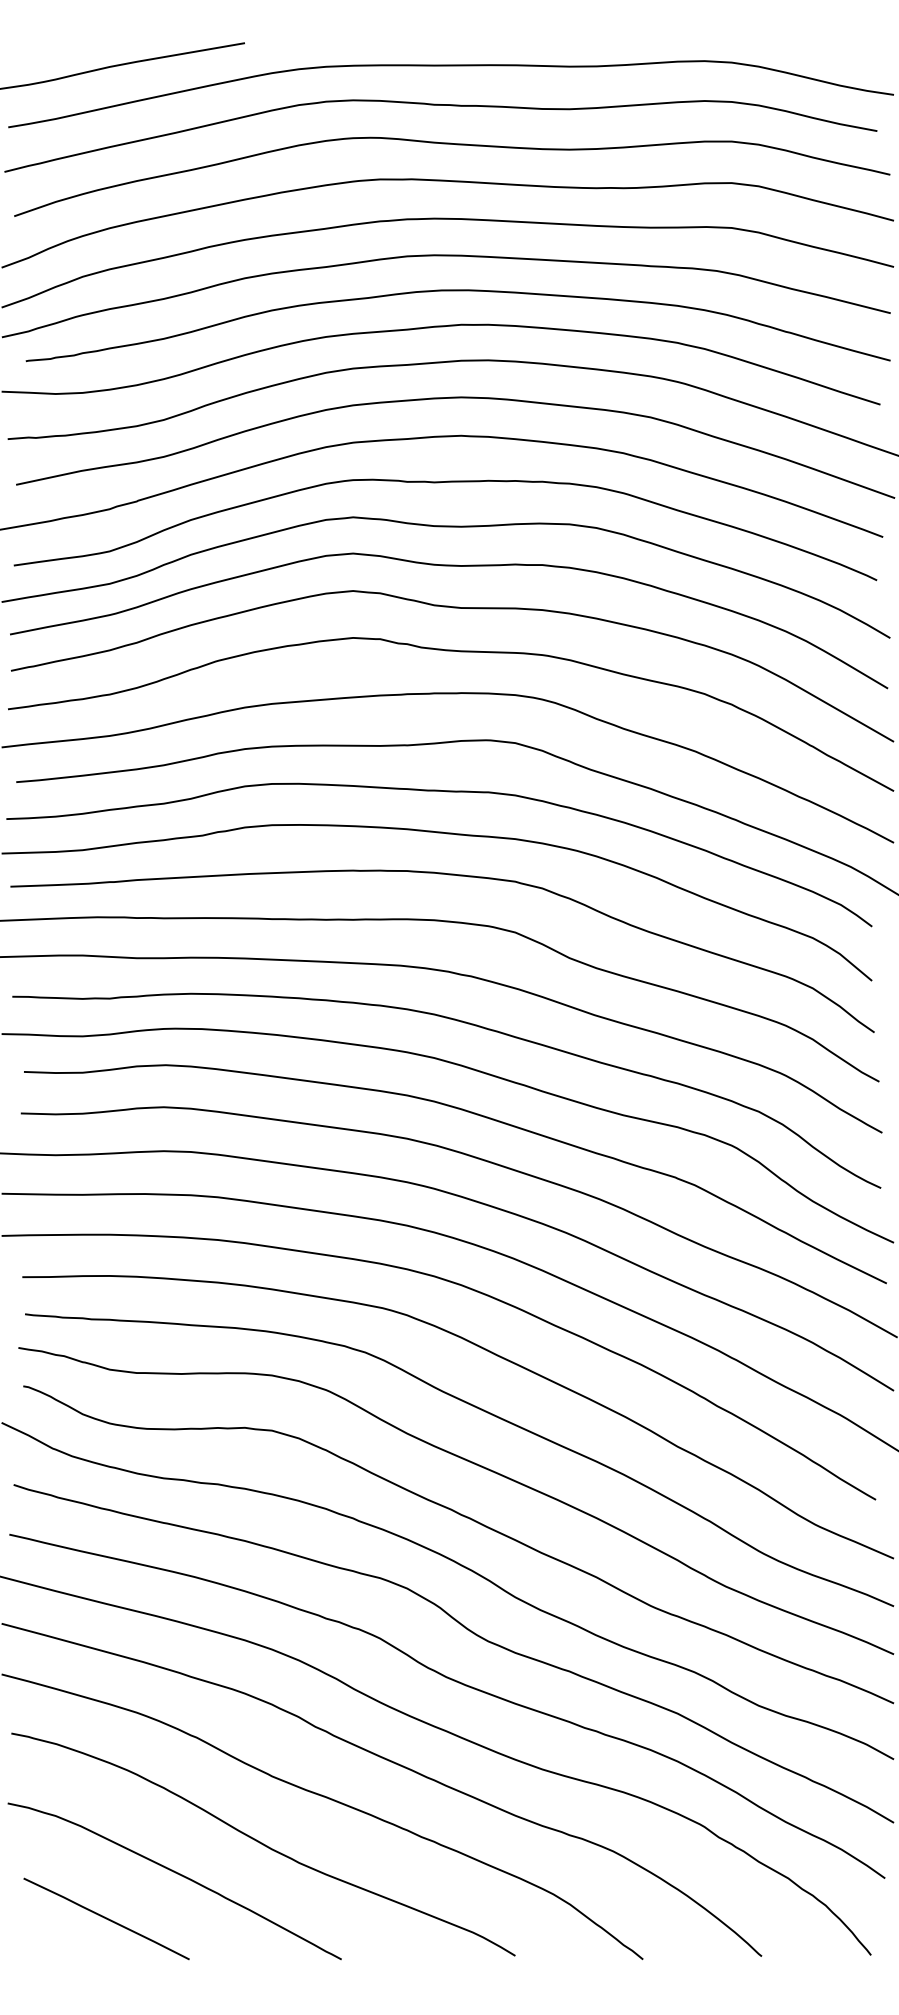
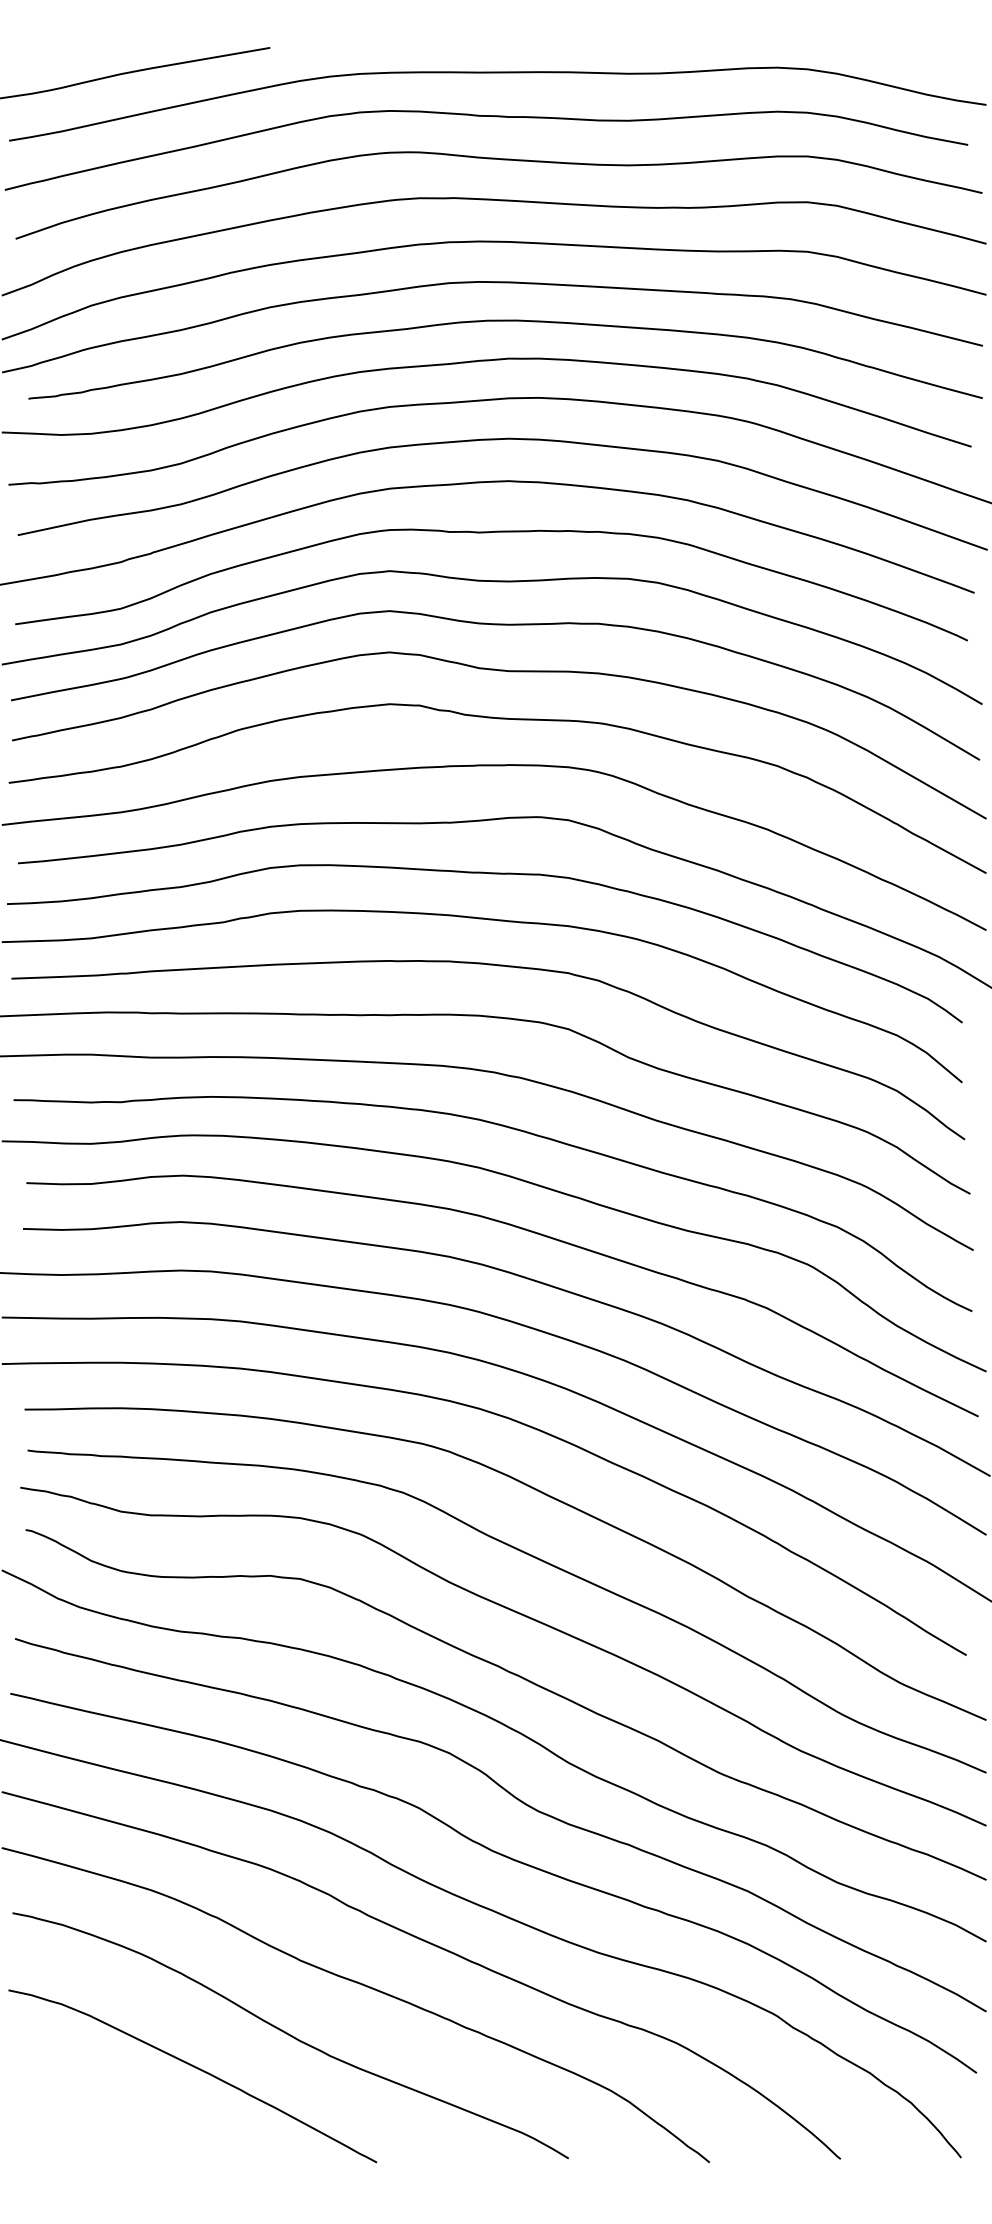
line: (106, 1918) -> (117, 2117), removed

